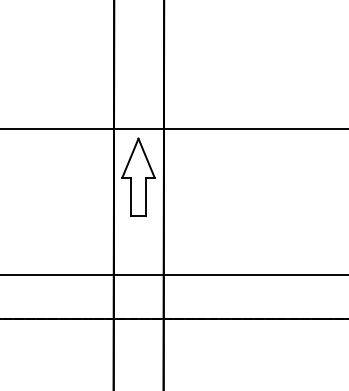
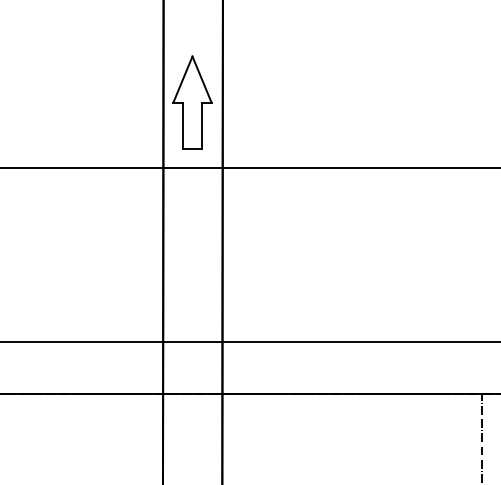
part: (138, 177) -> (192, 102), moved

